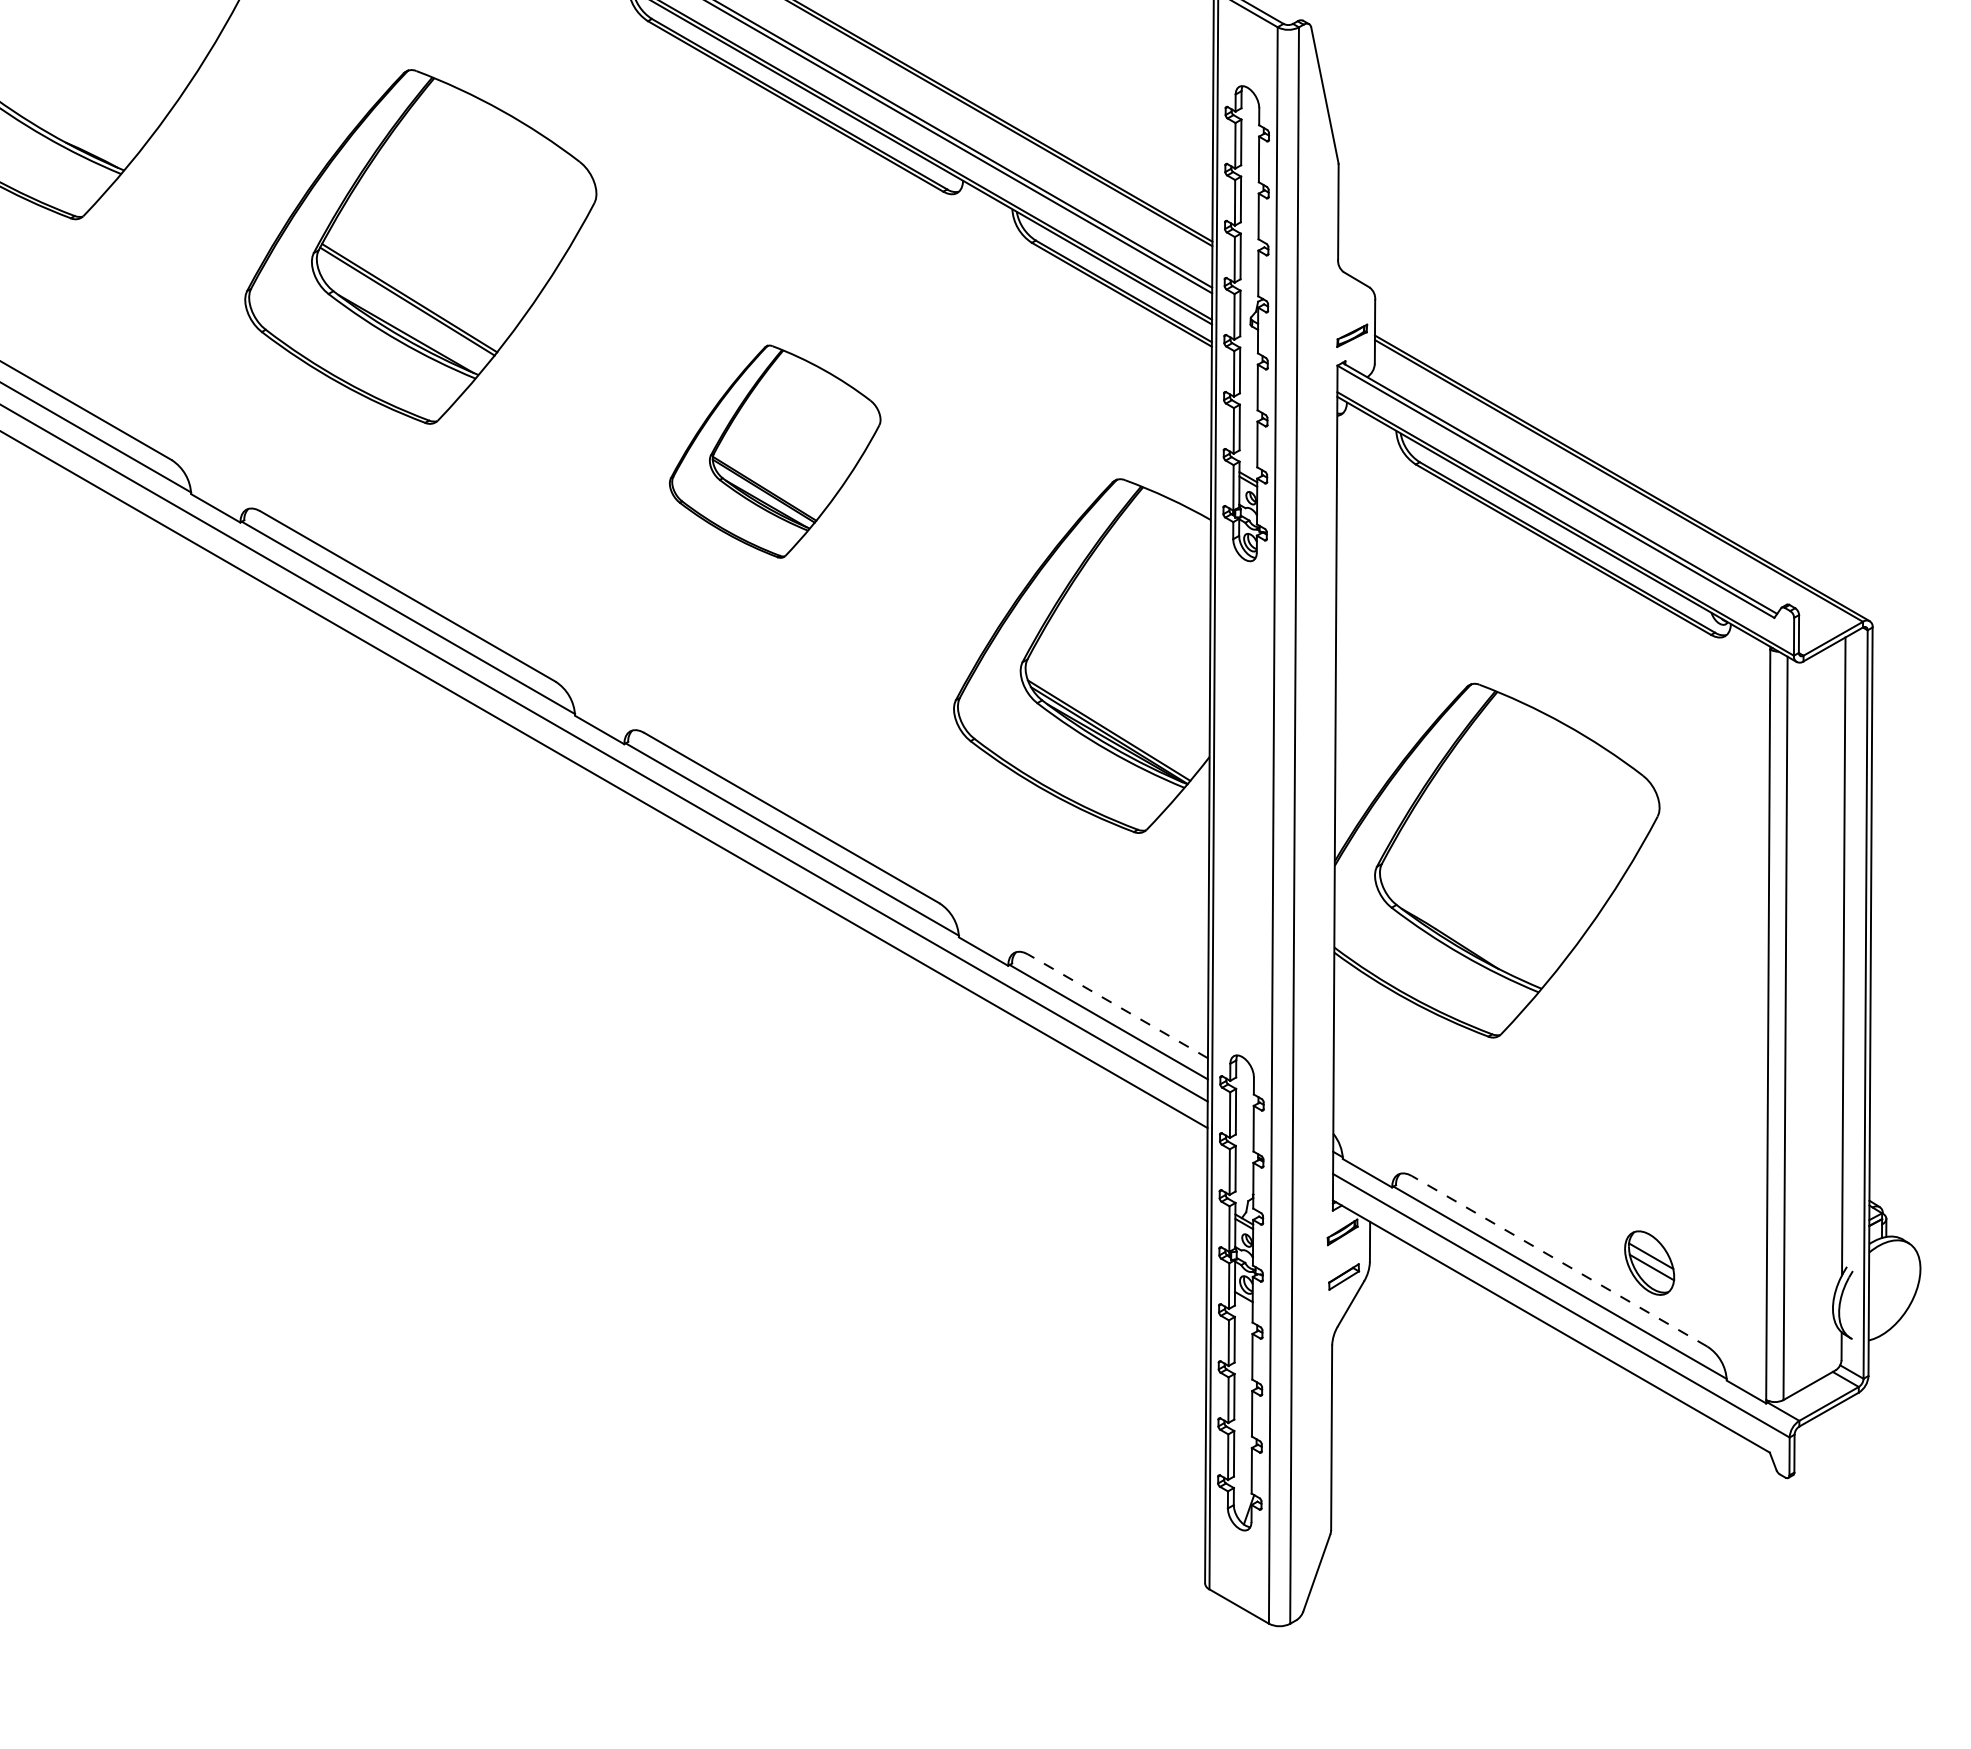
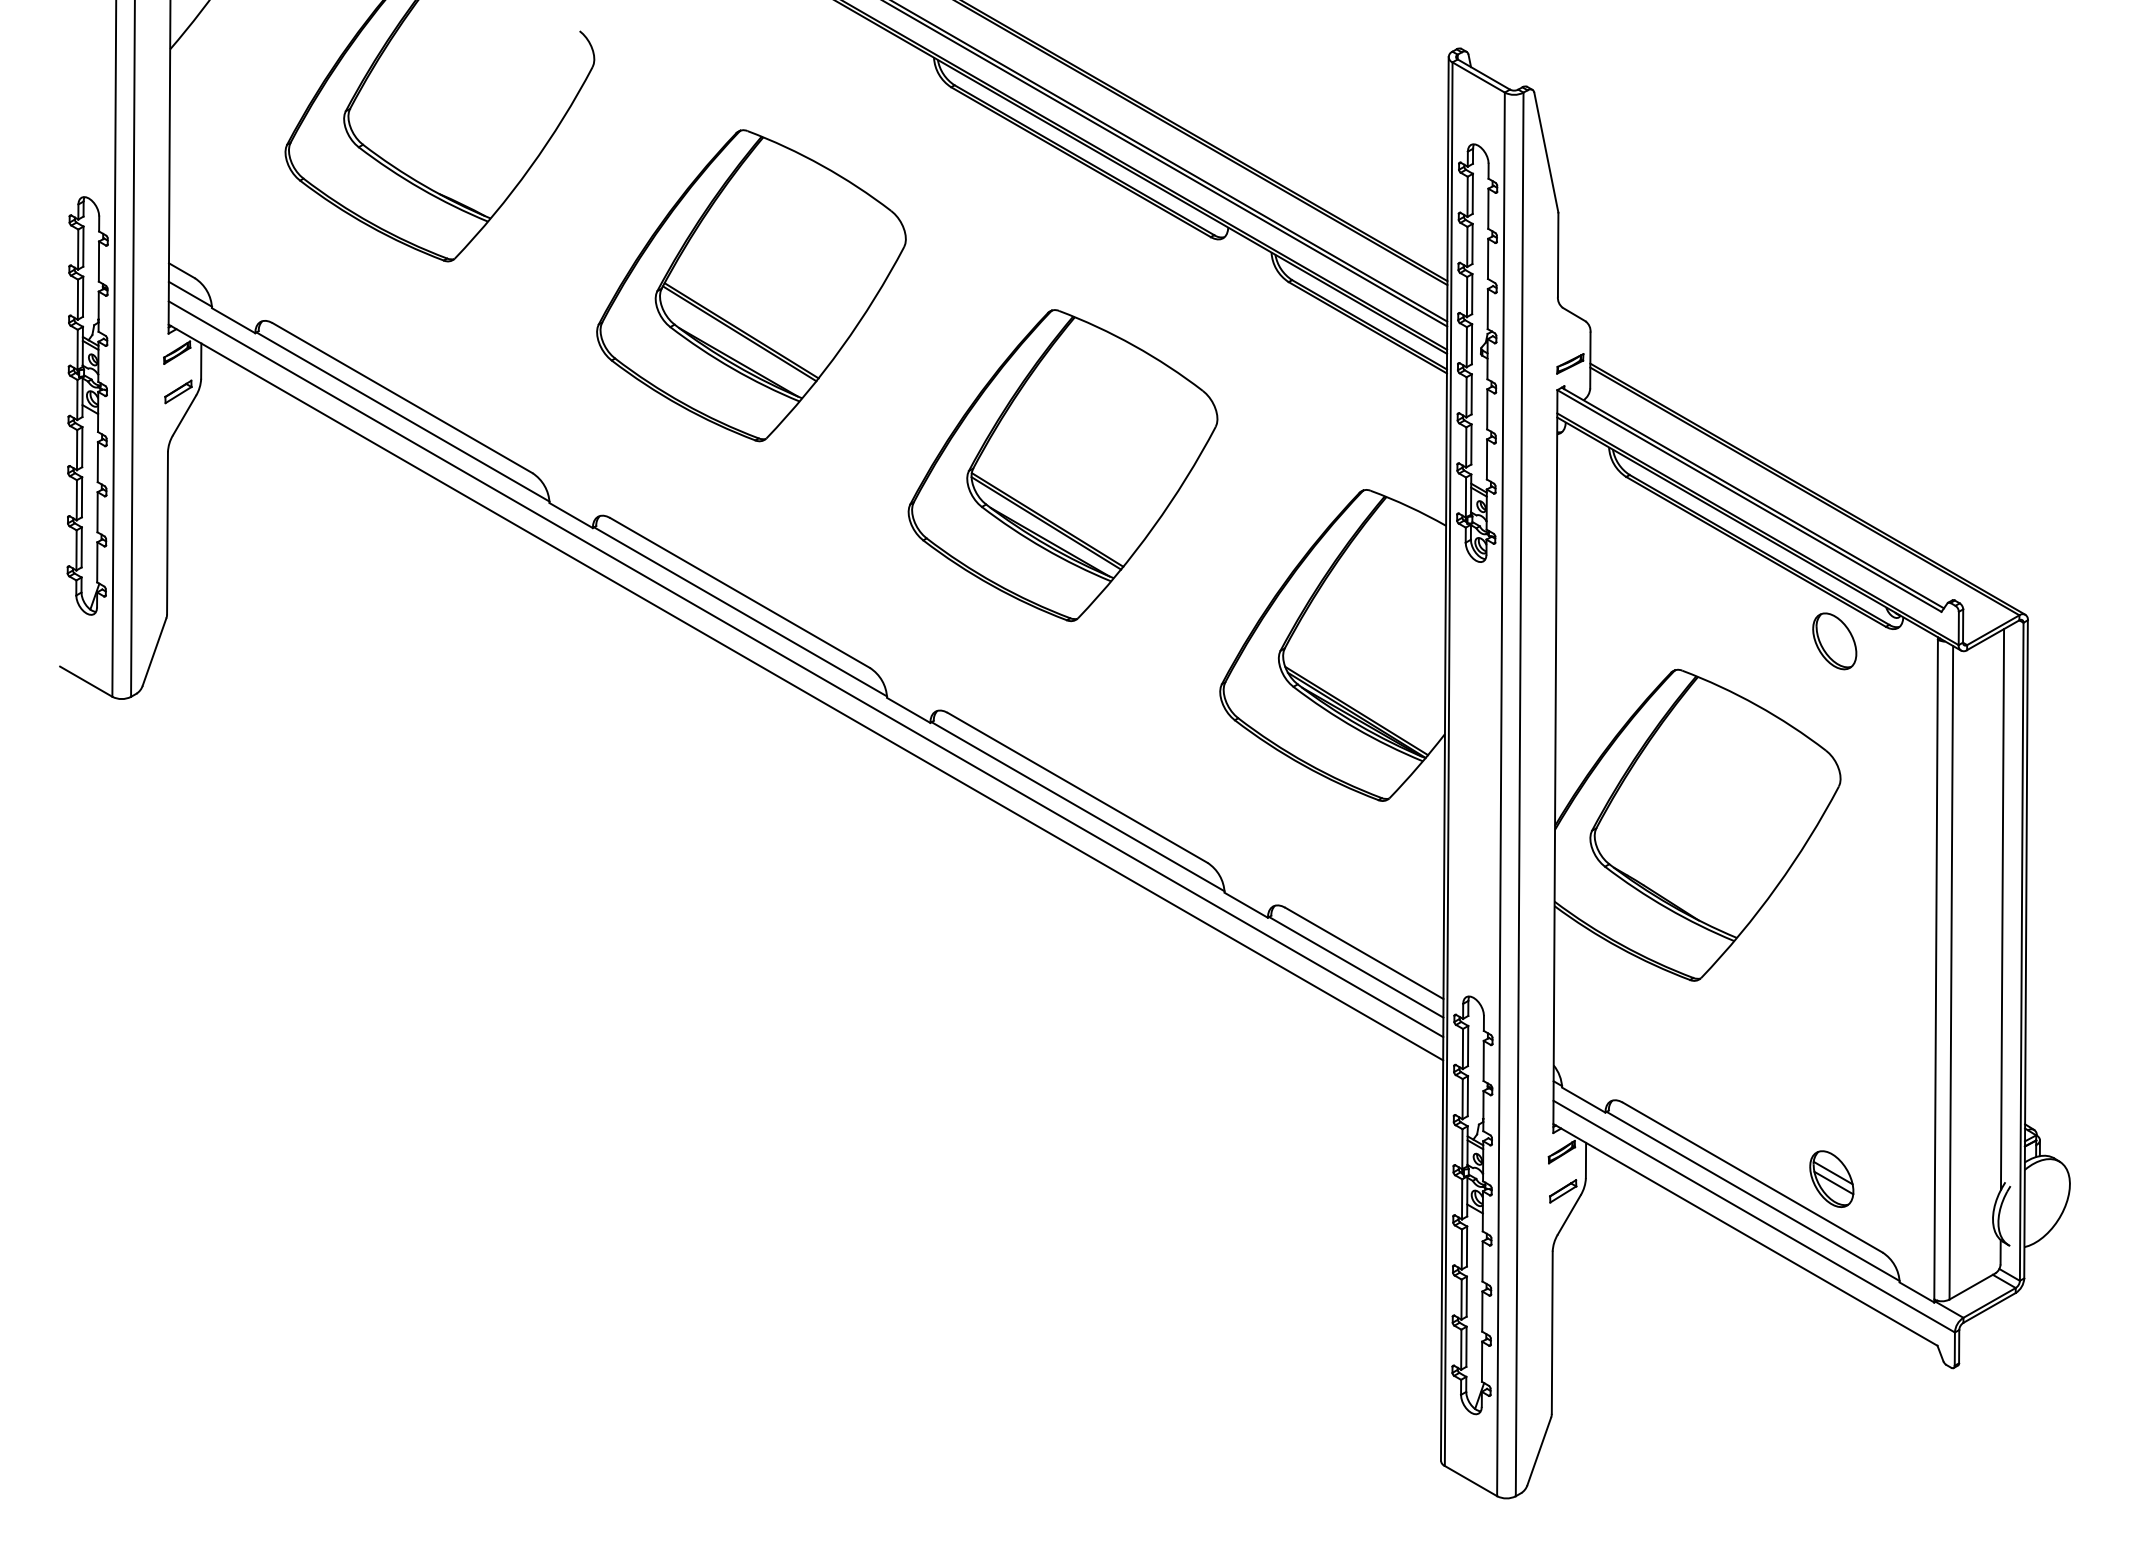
part: (774, 451) -> (1062, 465), size x1.67
part: (1652, 651) -> (1834, 641), added
line: (1116, 1006) -> (1363, 953), dashed -> solid
line: (1559, 1261) -> (1752, 1177), dashed -> solid

